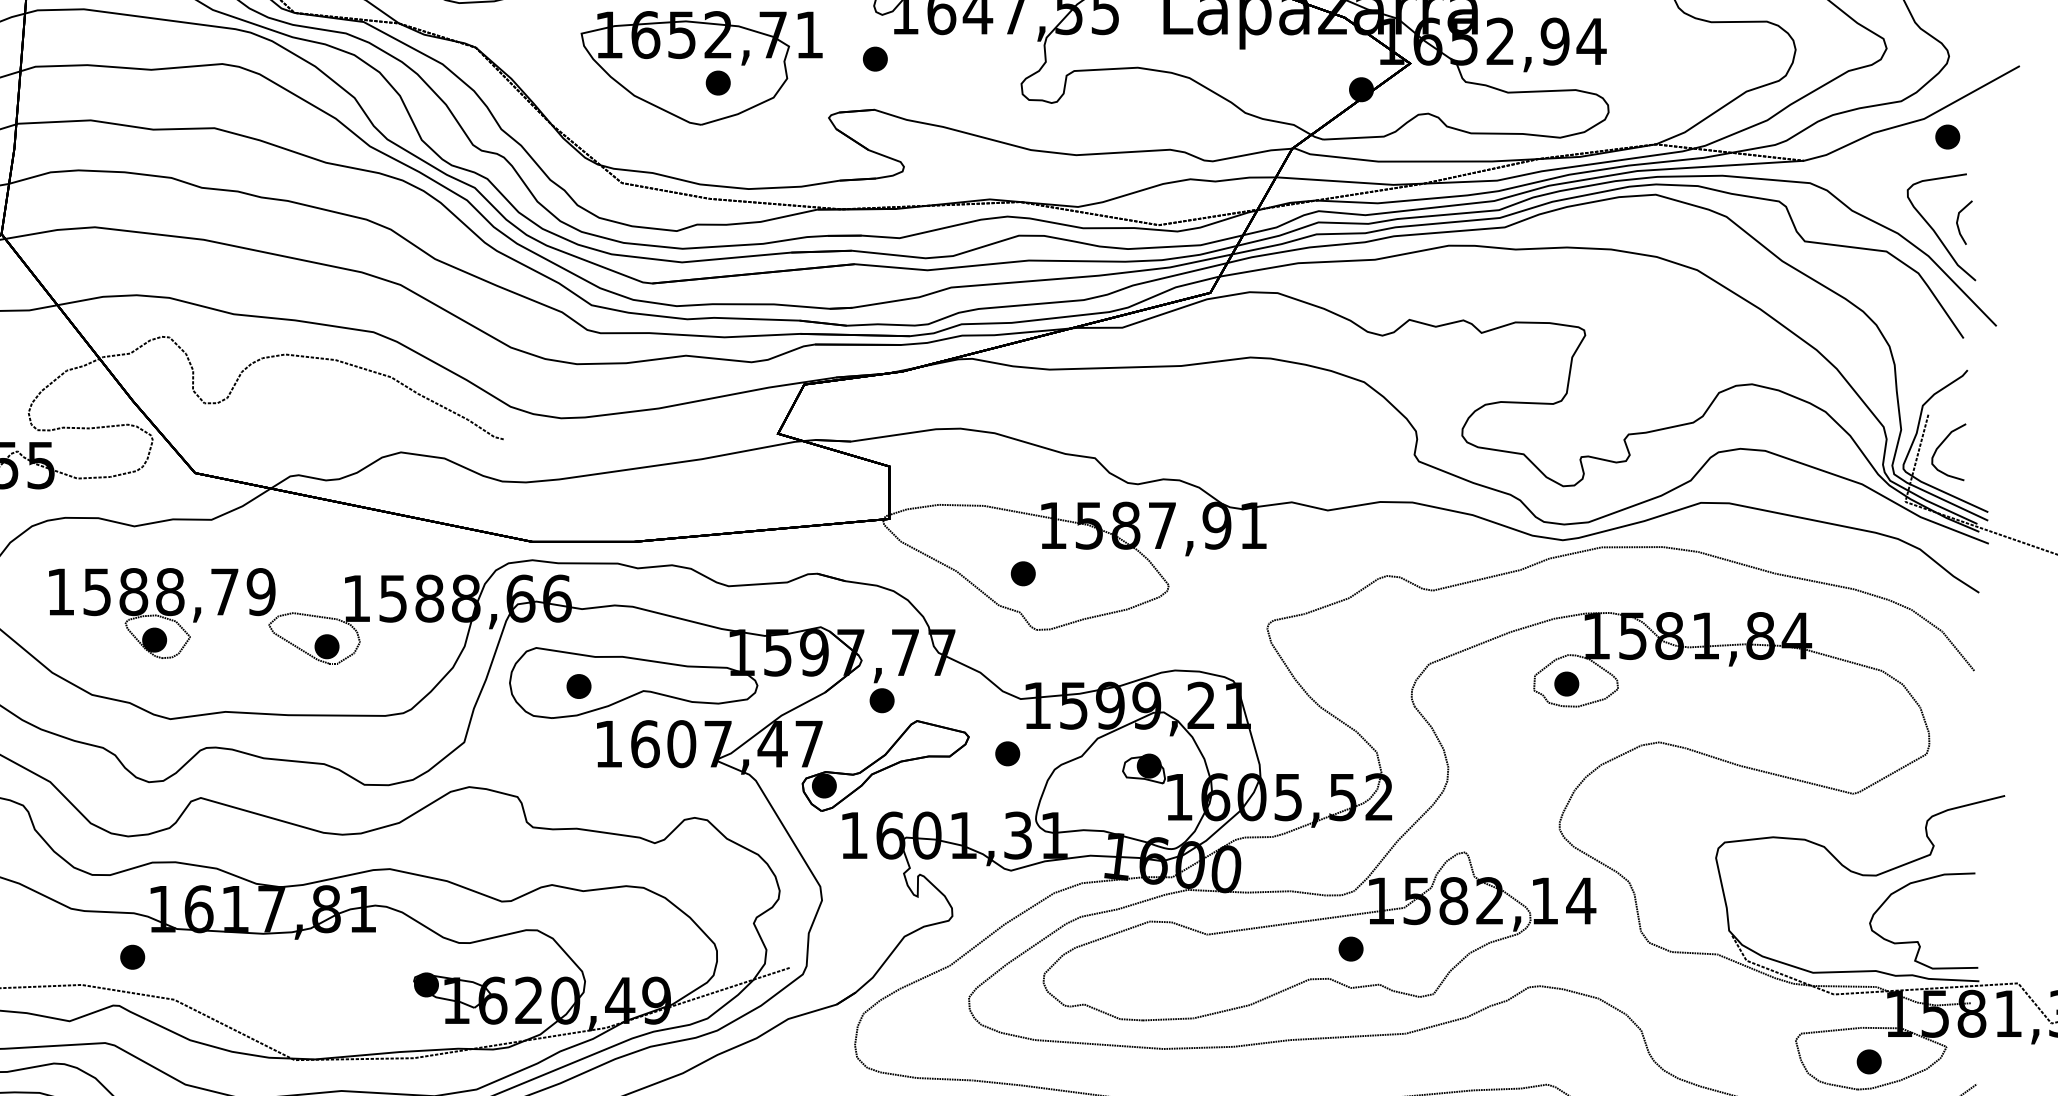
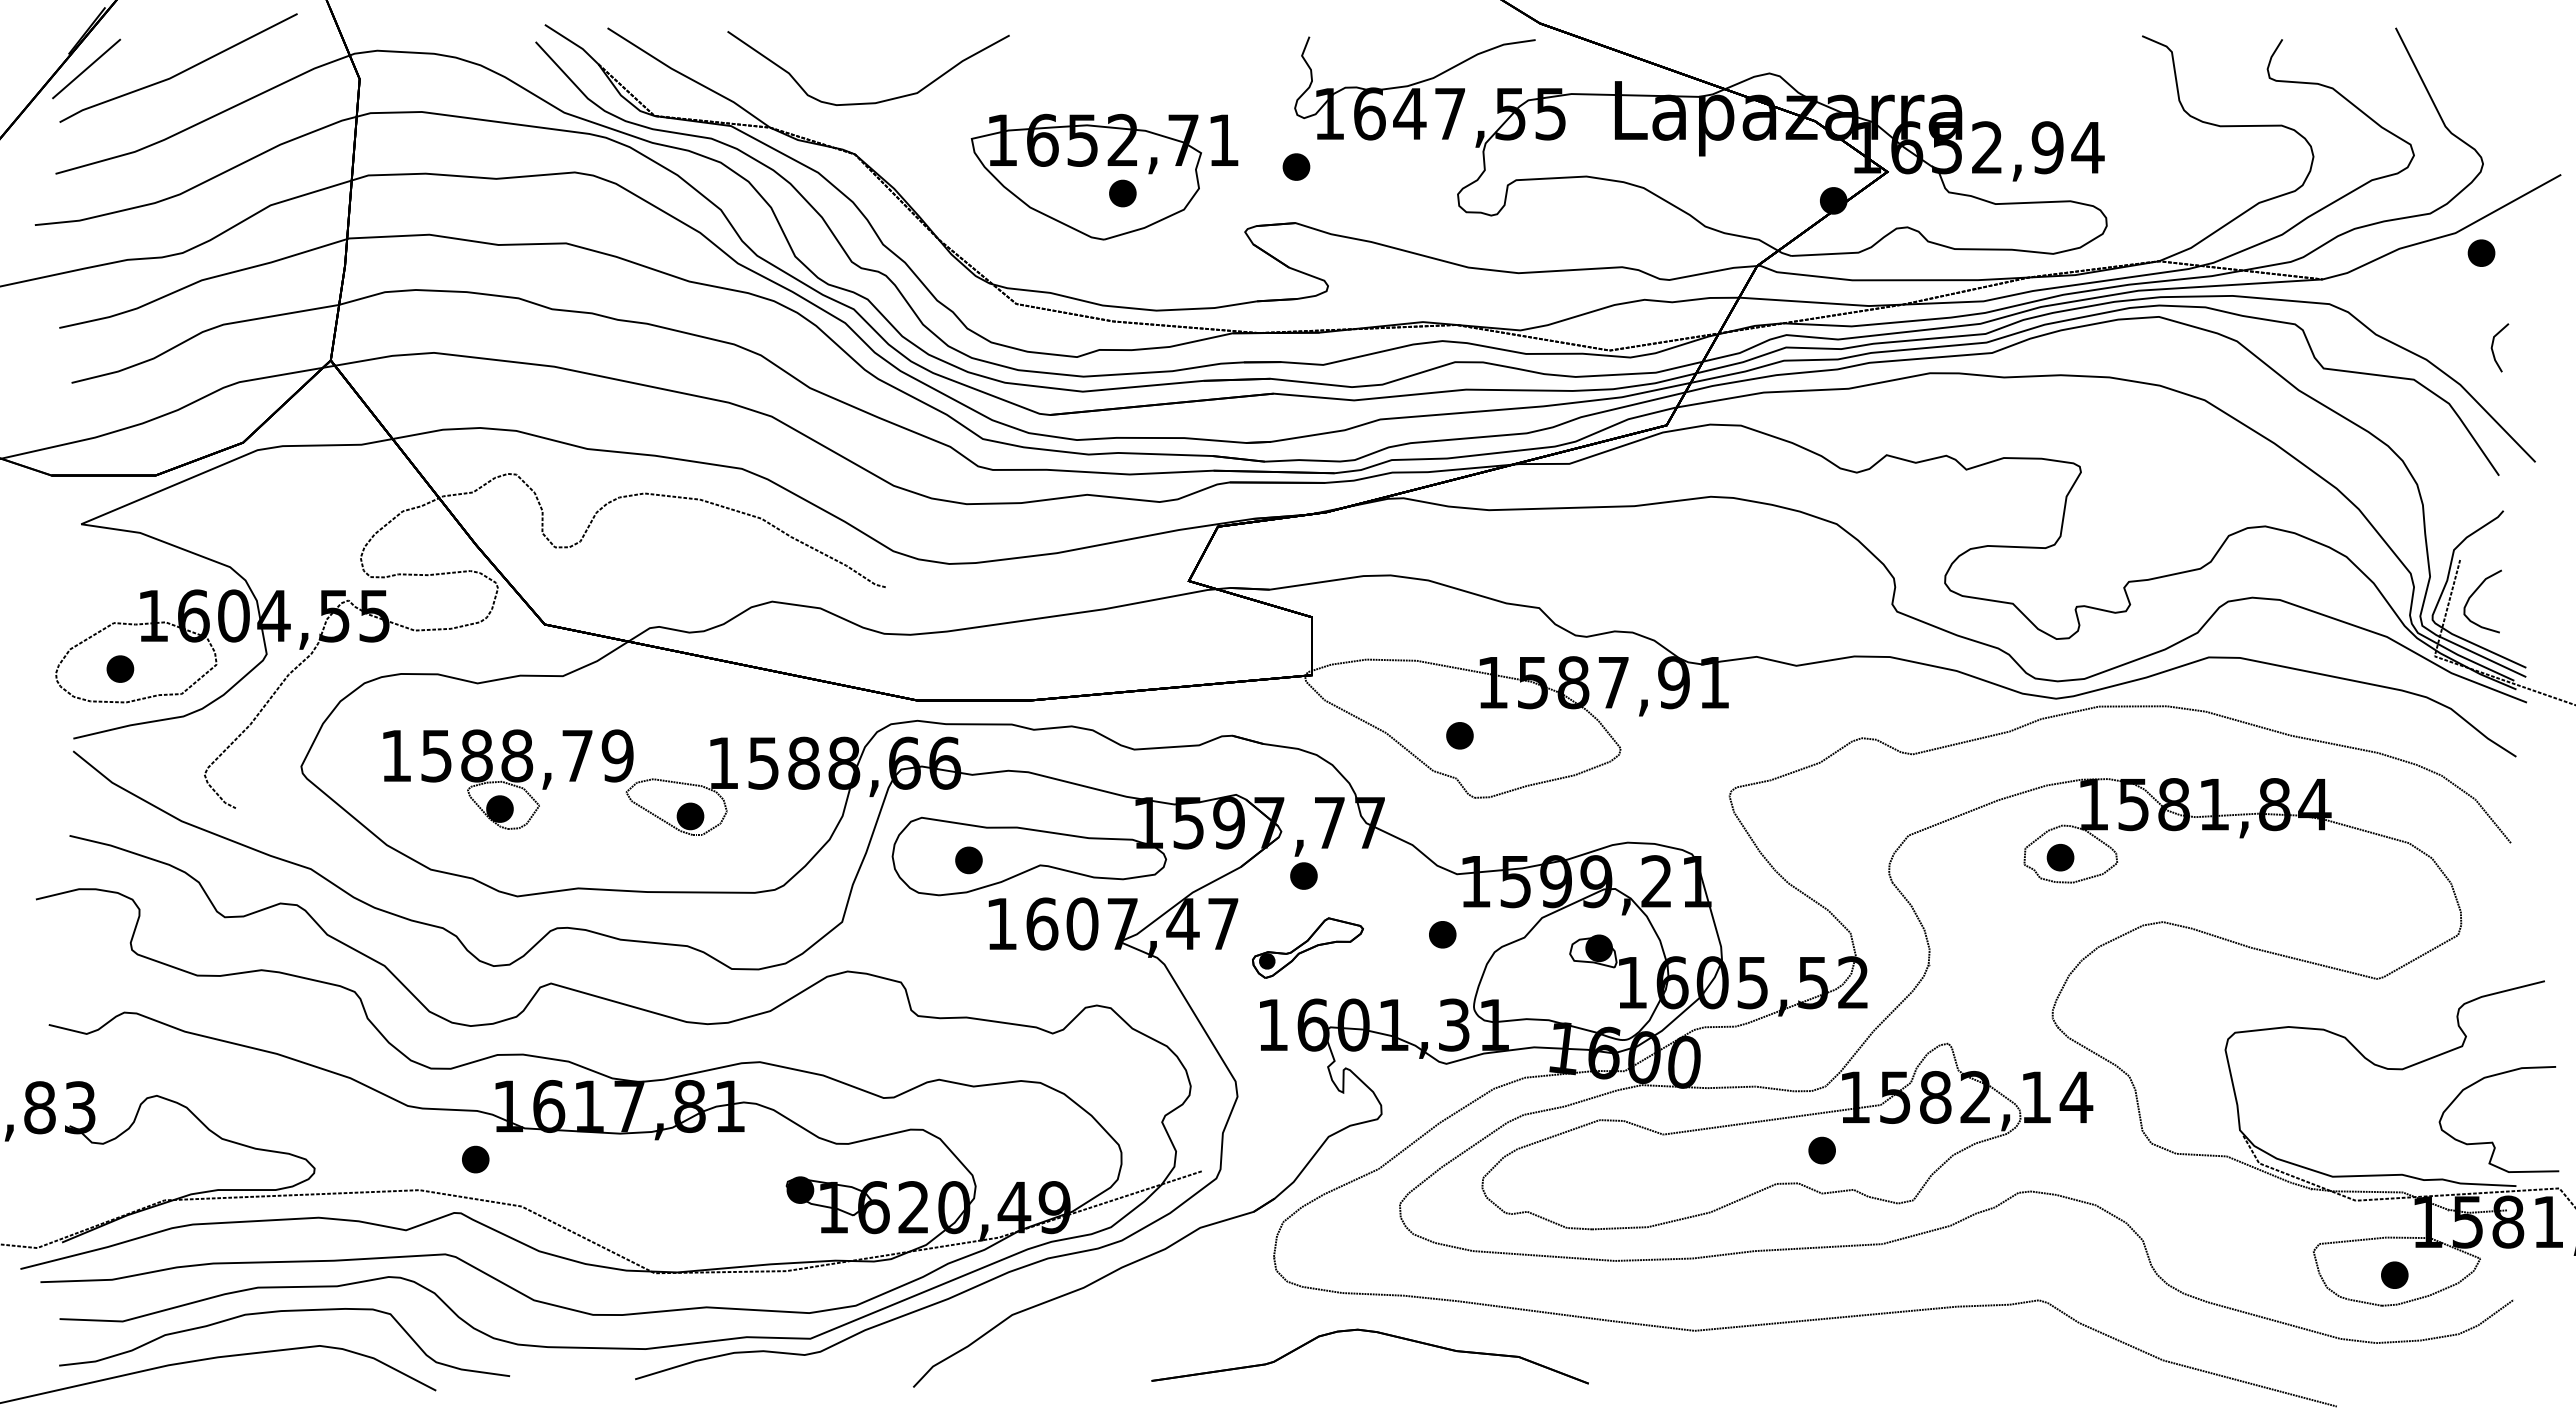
curve: (1935, 230) -> (2467, 356), removed
part: (885, 765) -> (1307, 947), size x0.6
curve: (1917, 940) -> (2492, 1141), moved

